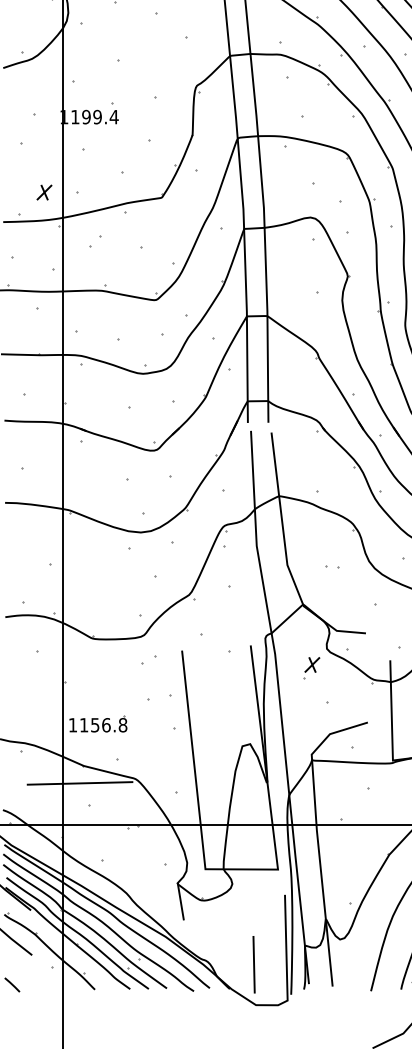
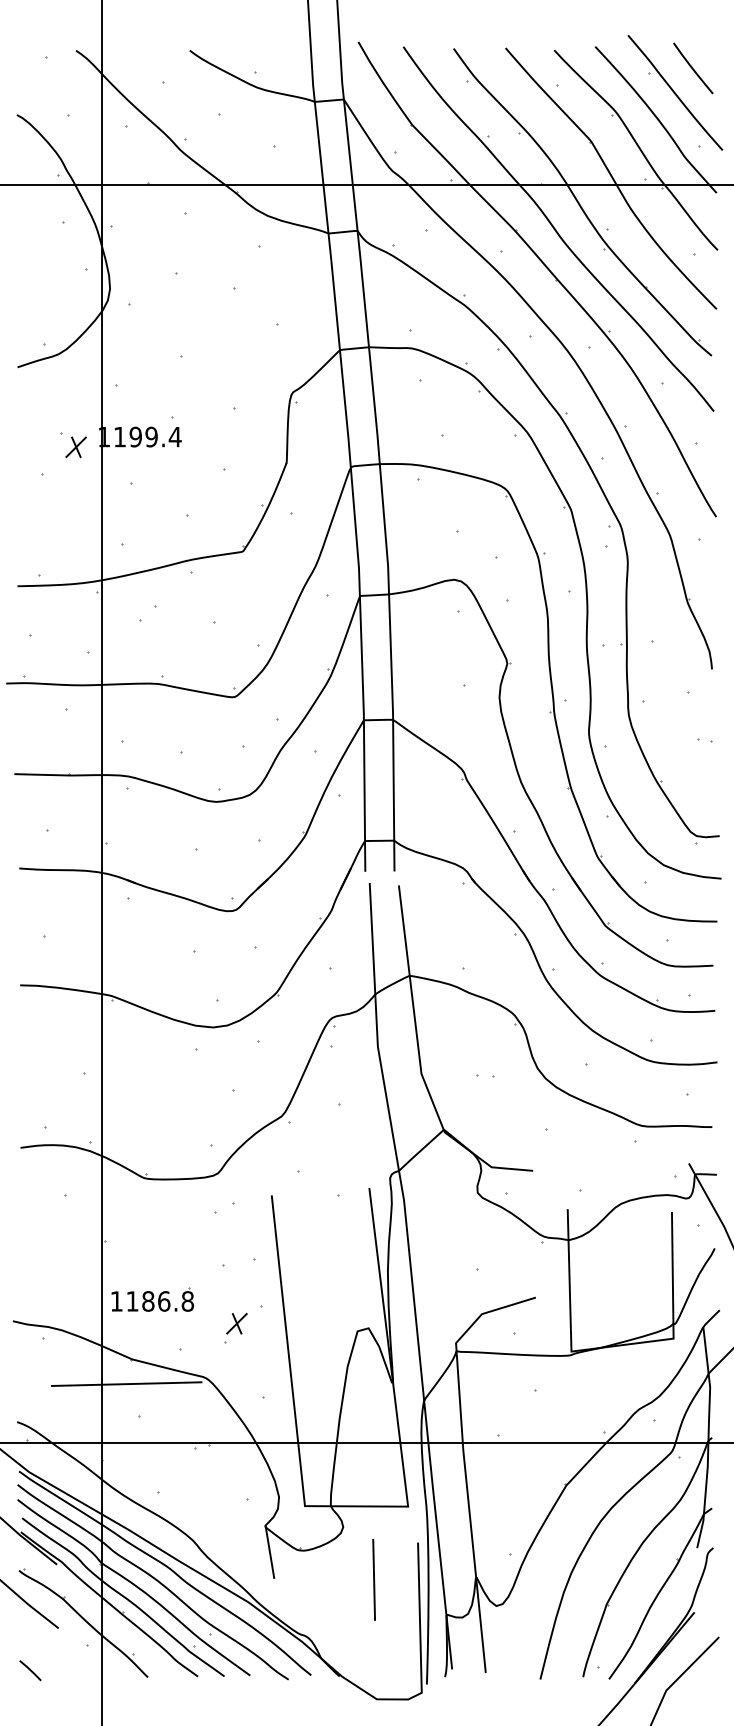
part: (44, 192) -> (75, 447), moved
part: (311, 668) -> (235, 1328), moved
text: (95, 725) -> (148, 1301), 1156.8 -> 1186.8
line: (253, 964) -> (373, 1579), moved

